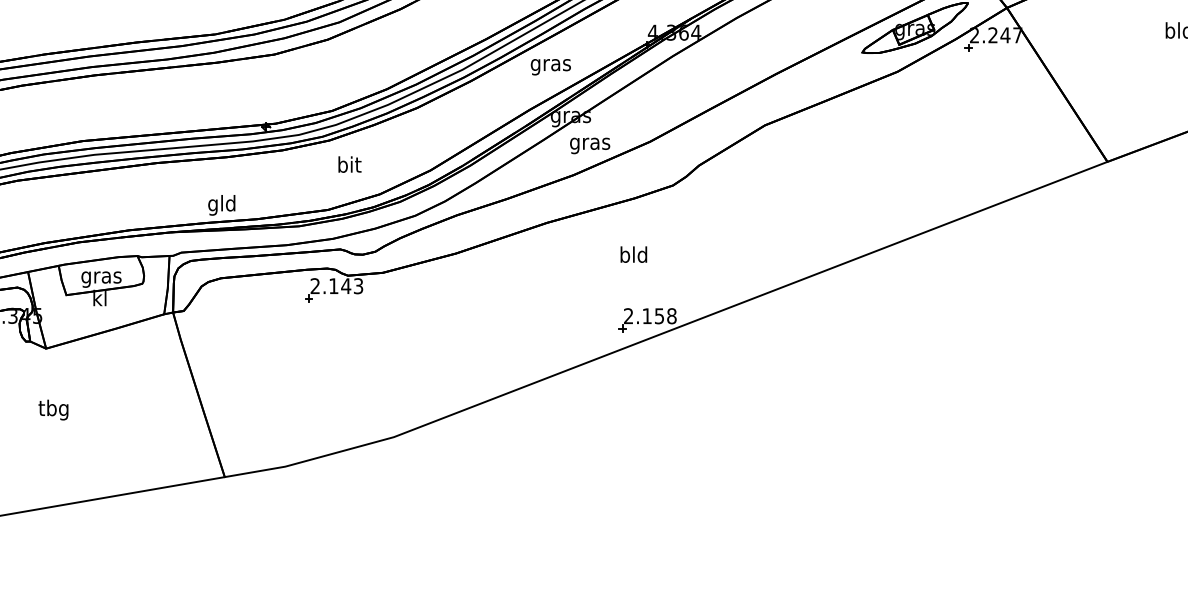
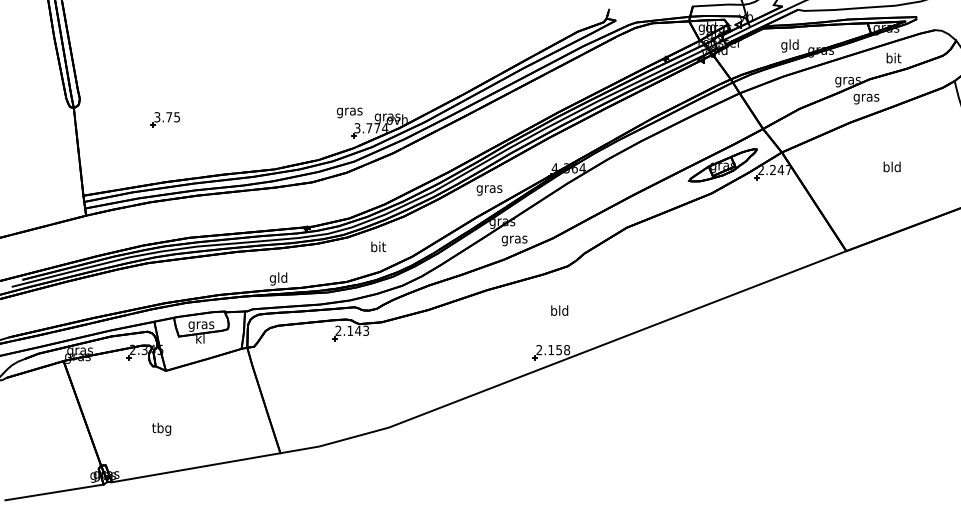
text: (349, 163) -> (378, 246), moved
text: (633, 254) -> (559, 310), moved
text: (53, 408) -> (161, 428), moved

